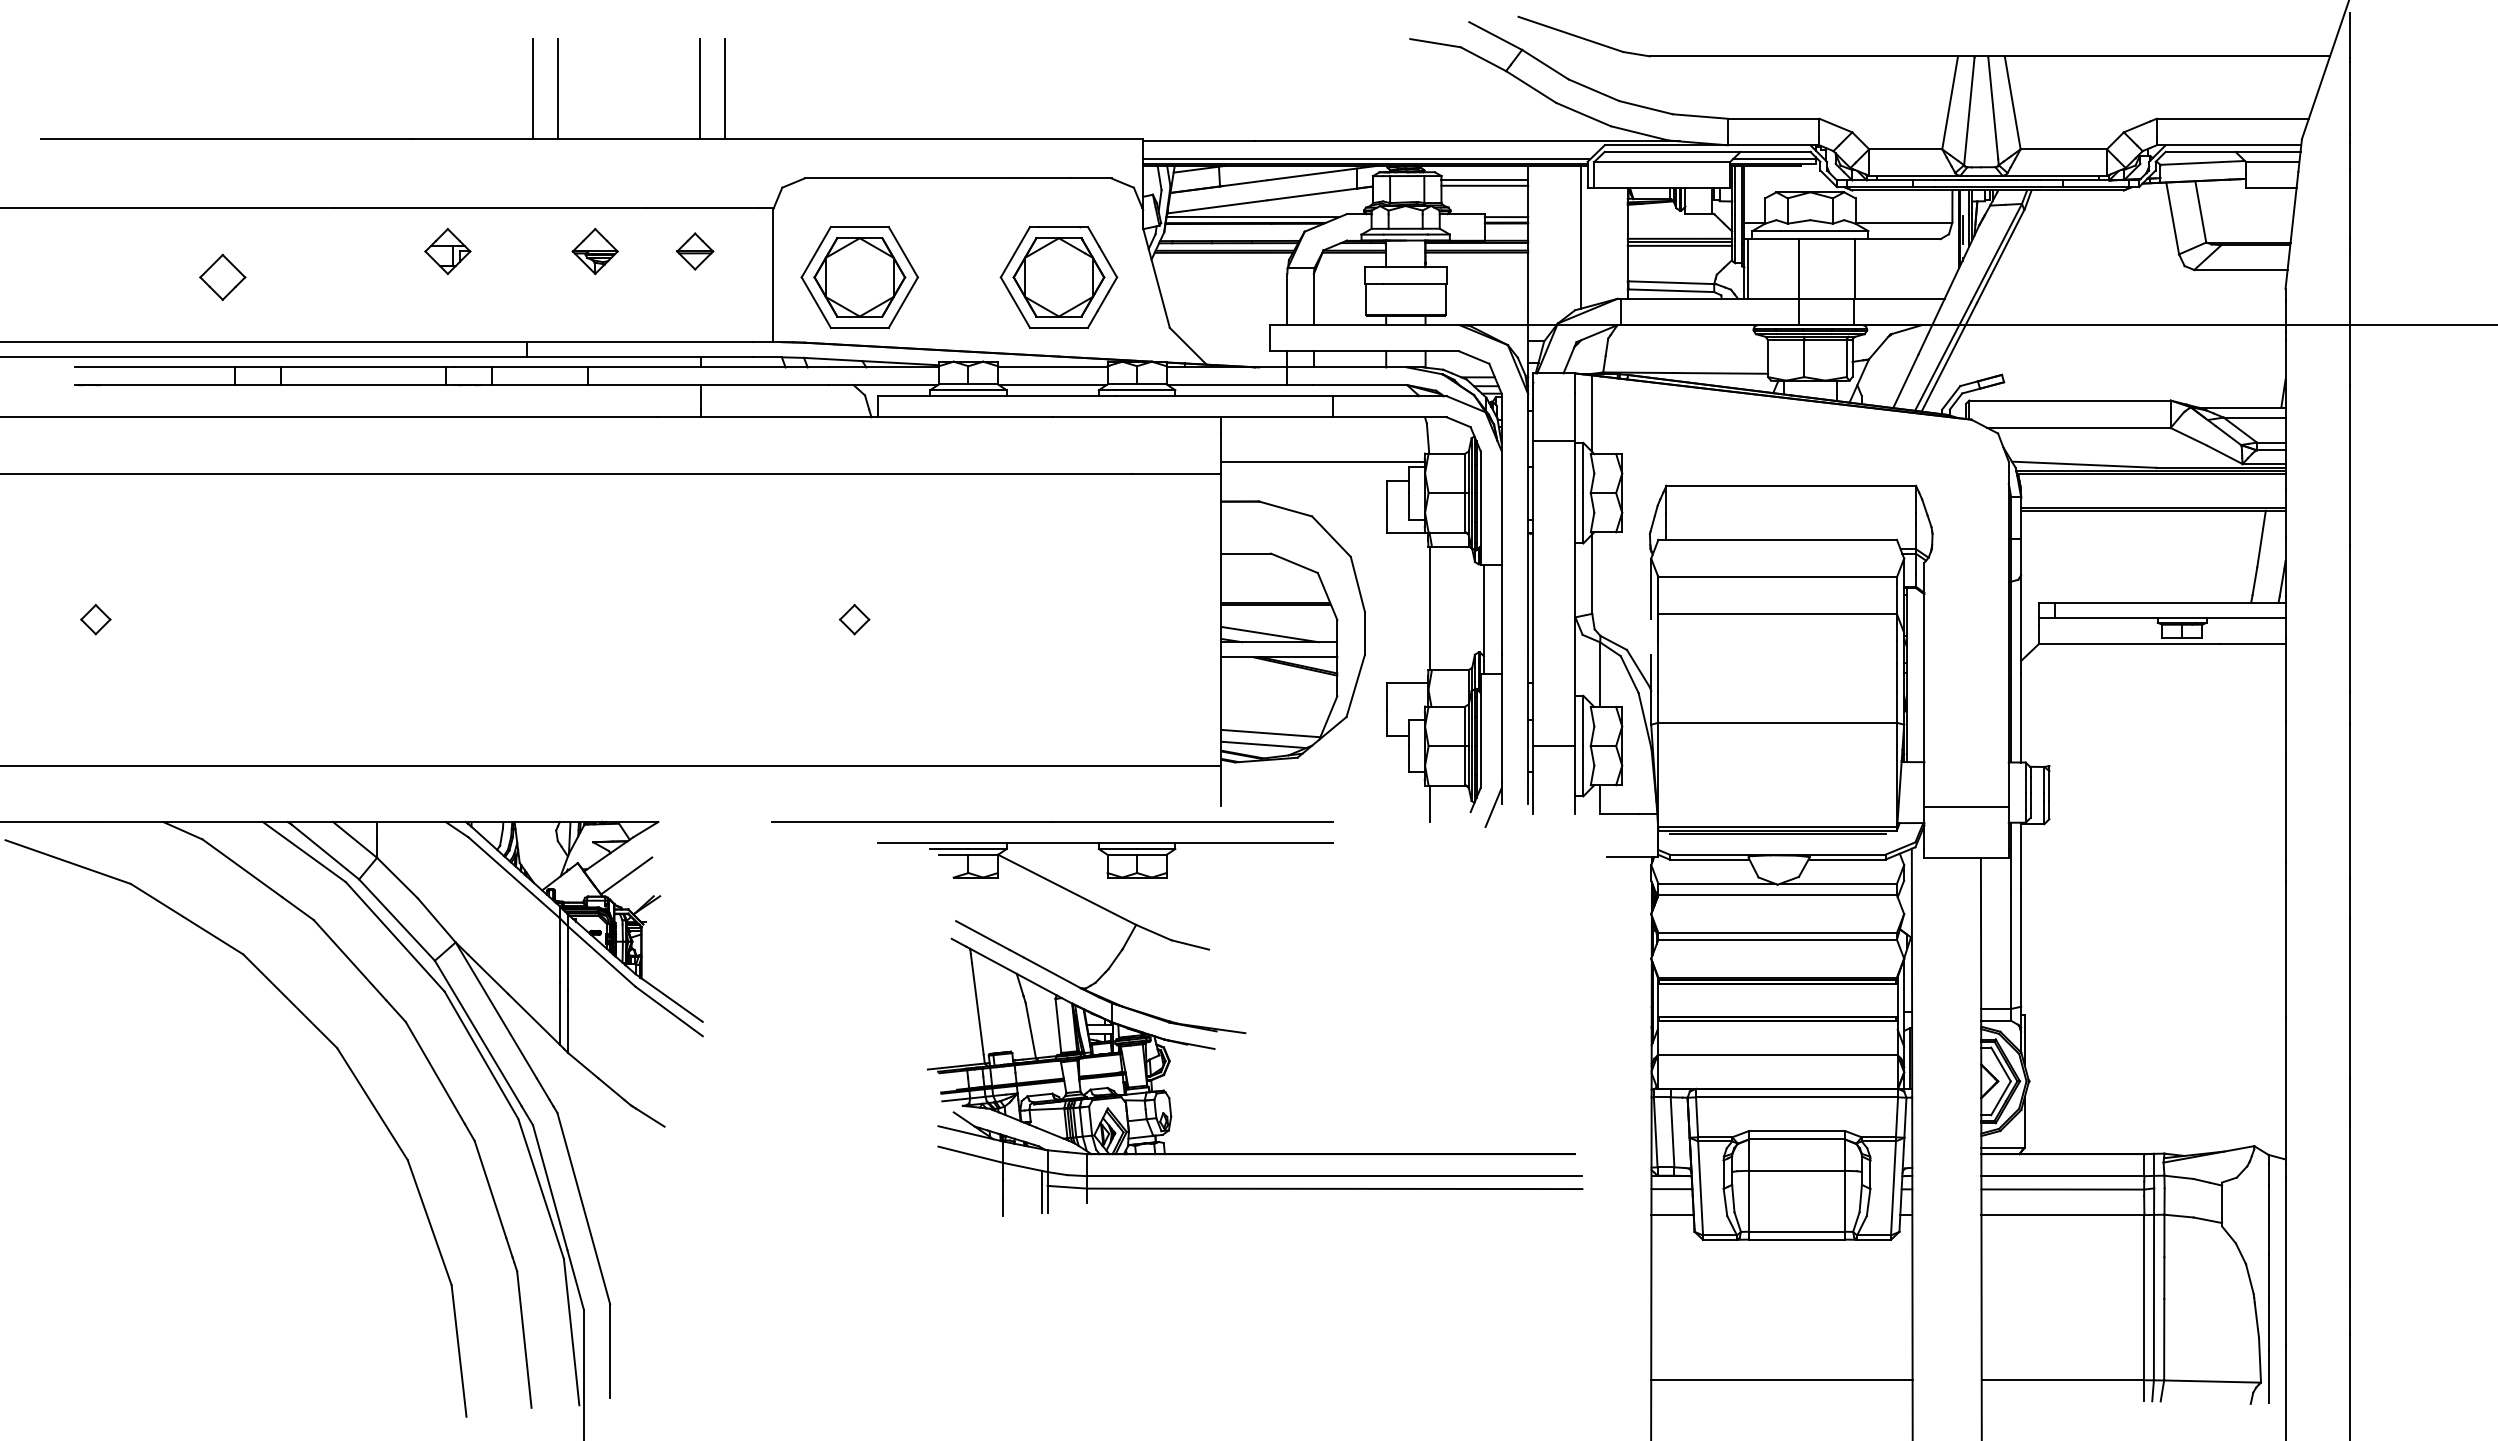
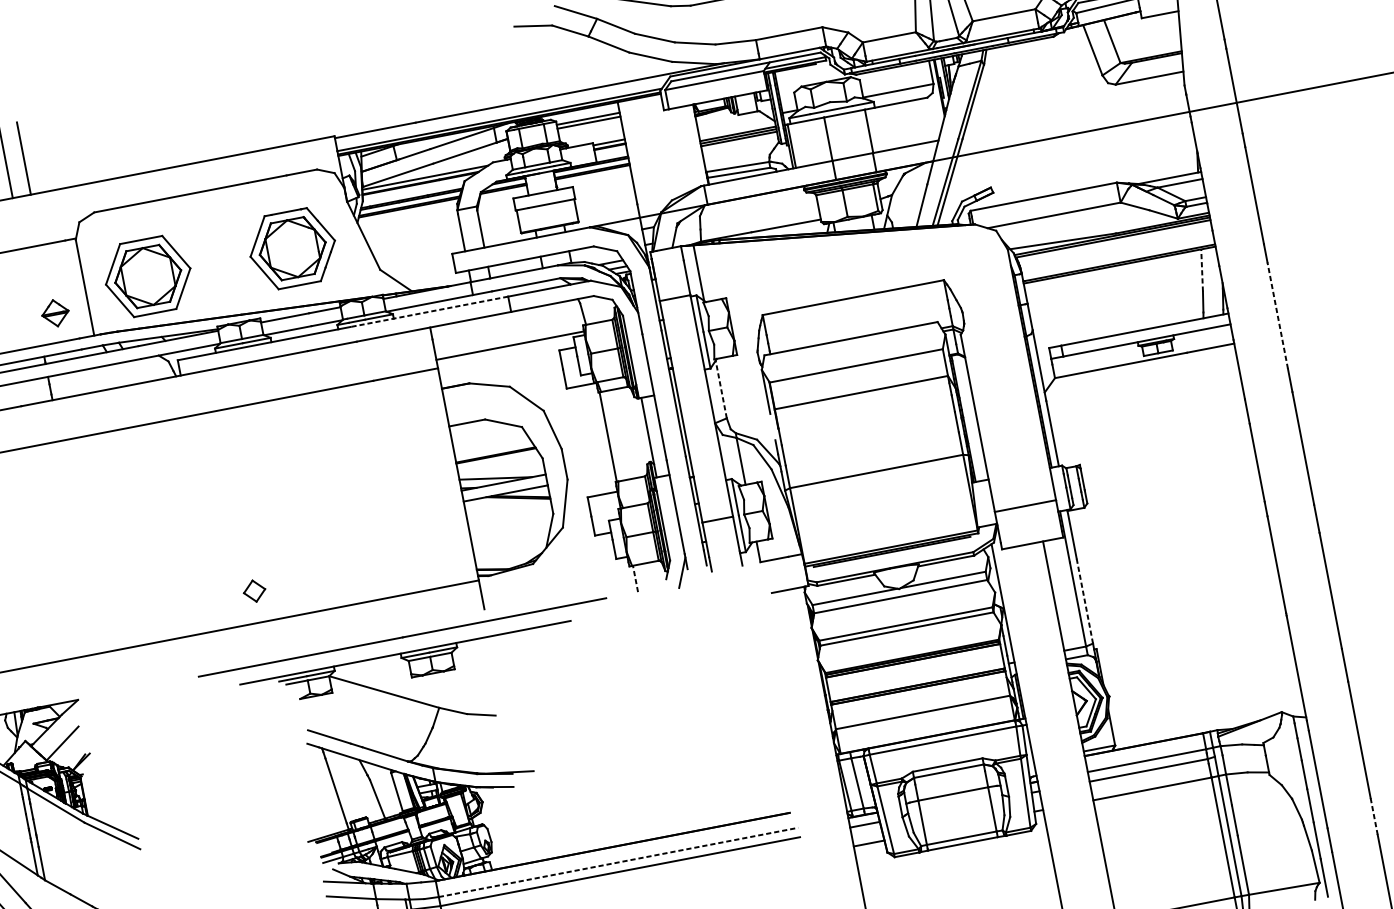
line: (1581, 236) -> (666, 145), removed
part: (695, 251) -> (55, 313), moved
line: (1224, 396) -> (429, 312), solid -> dashed
line: (2261, 539) -> (1202, 270), solid -> dashed
line: (1592, 574) -> (721, 389), solid -> dashed
line: (2350, 617) -> (1277, 315), solid -> dashed
part: (854, 619) -> (254, 591), moved
line: (1270, 733) -> (510, 550), removed
line: (1263, 744) -> (506, 559), removed
line: (1429, 803) -> (635, 578), solid -> dashed
line: (1052, 821) -> (402, 637), moved
line: (2021, 948) -> (1085, 601), solid -> dashed
line: (1334, 1176) -> (618, 862), solid -> dashed
line: (2350, 1308) -> (1374, 816), solid -> dashed

